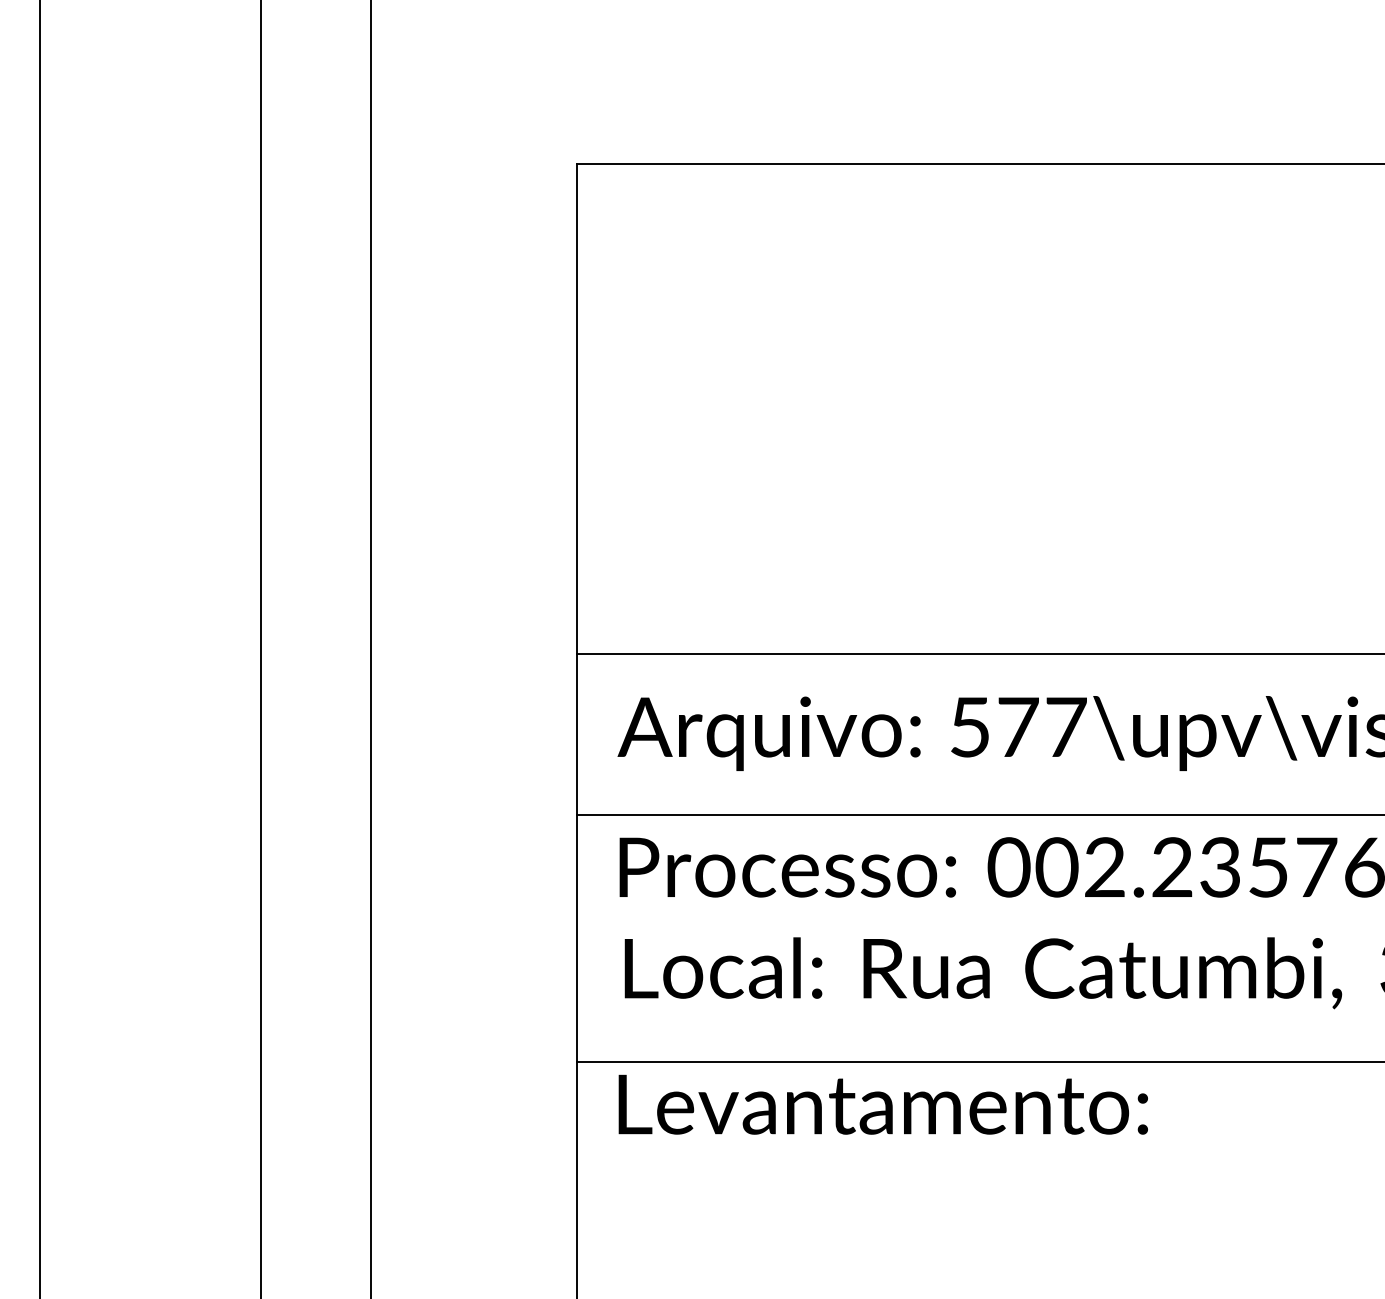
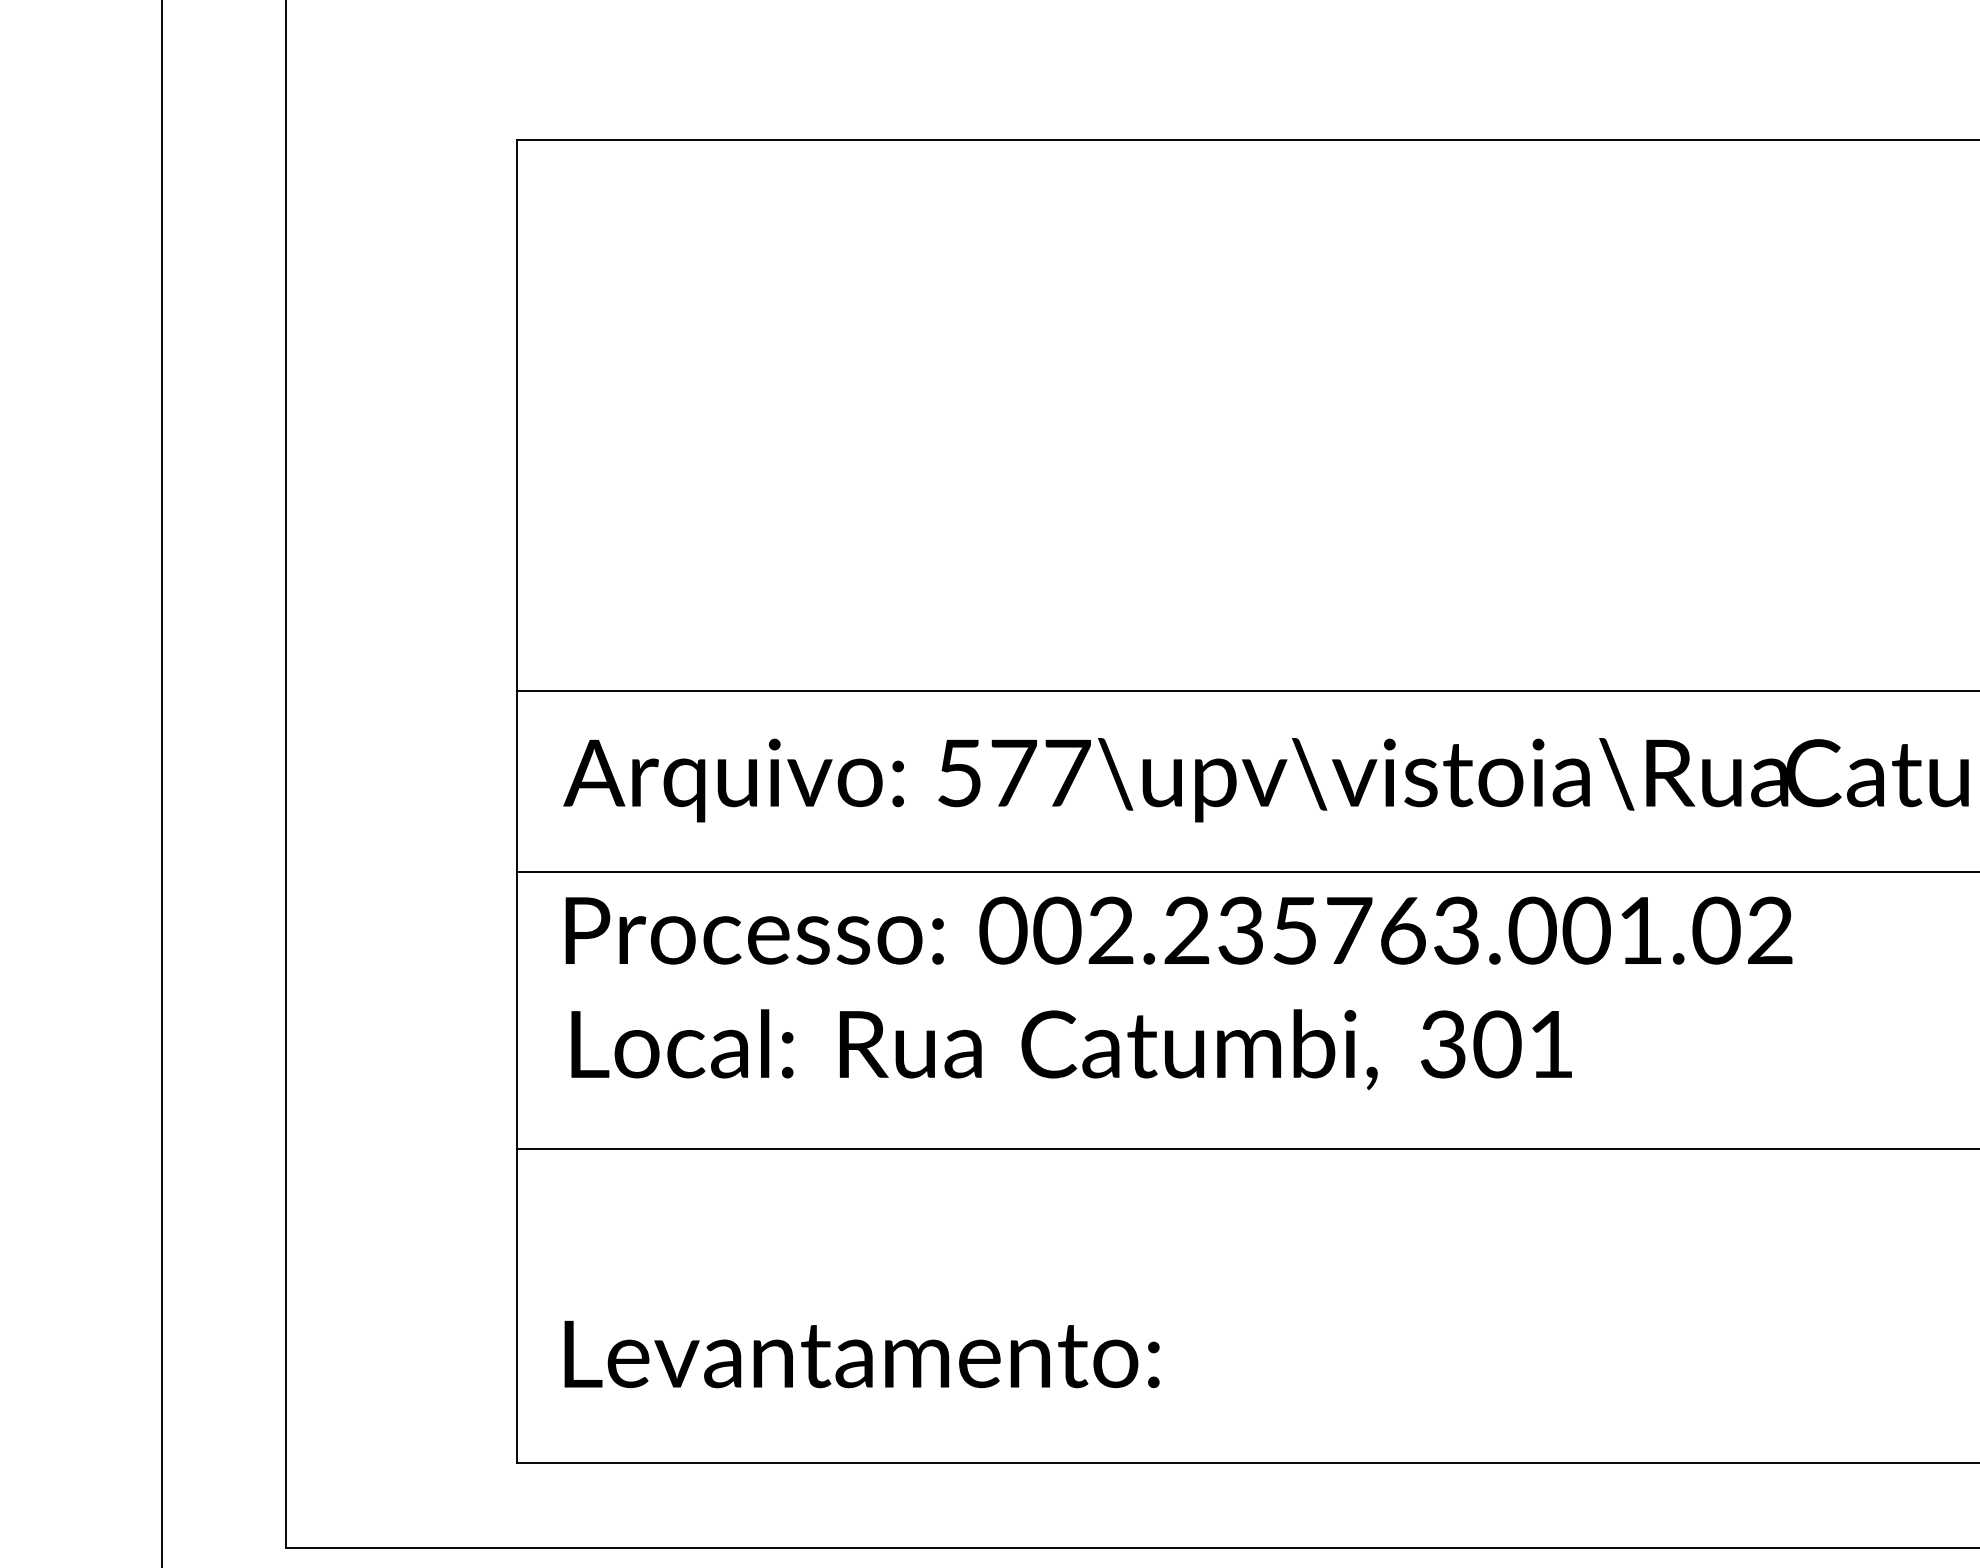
text: (882, 1104) -> (861, 1354), moved

